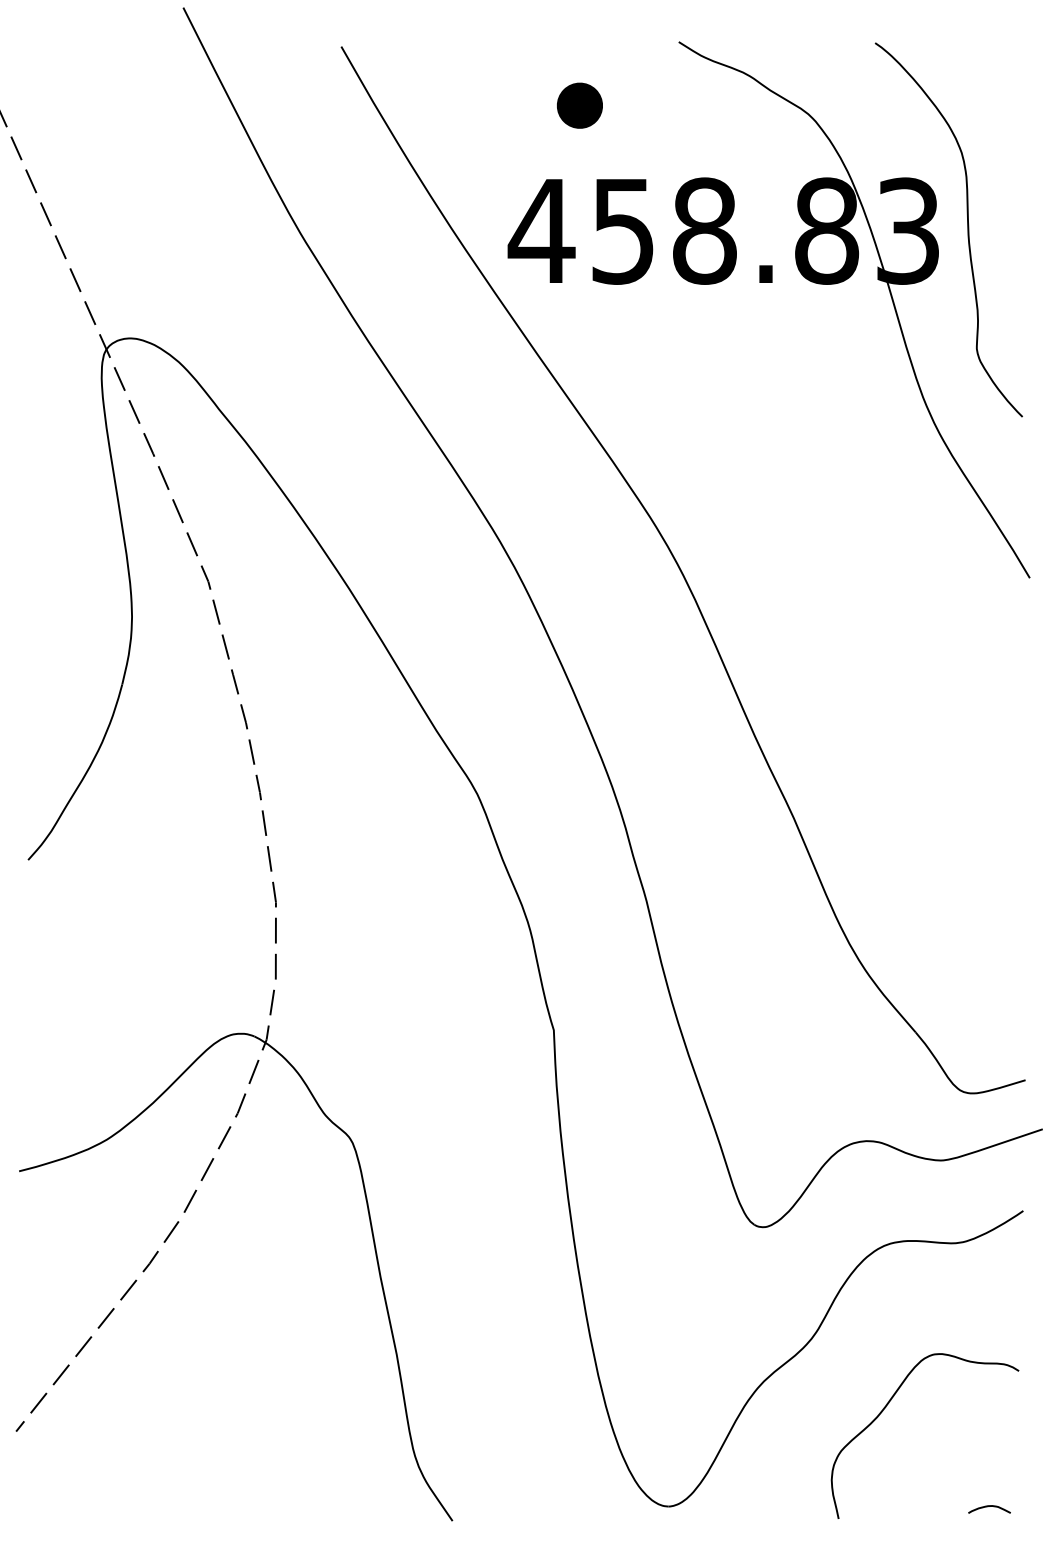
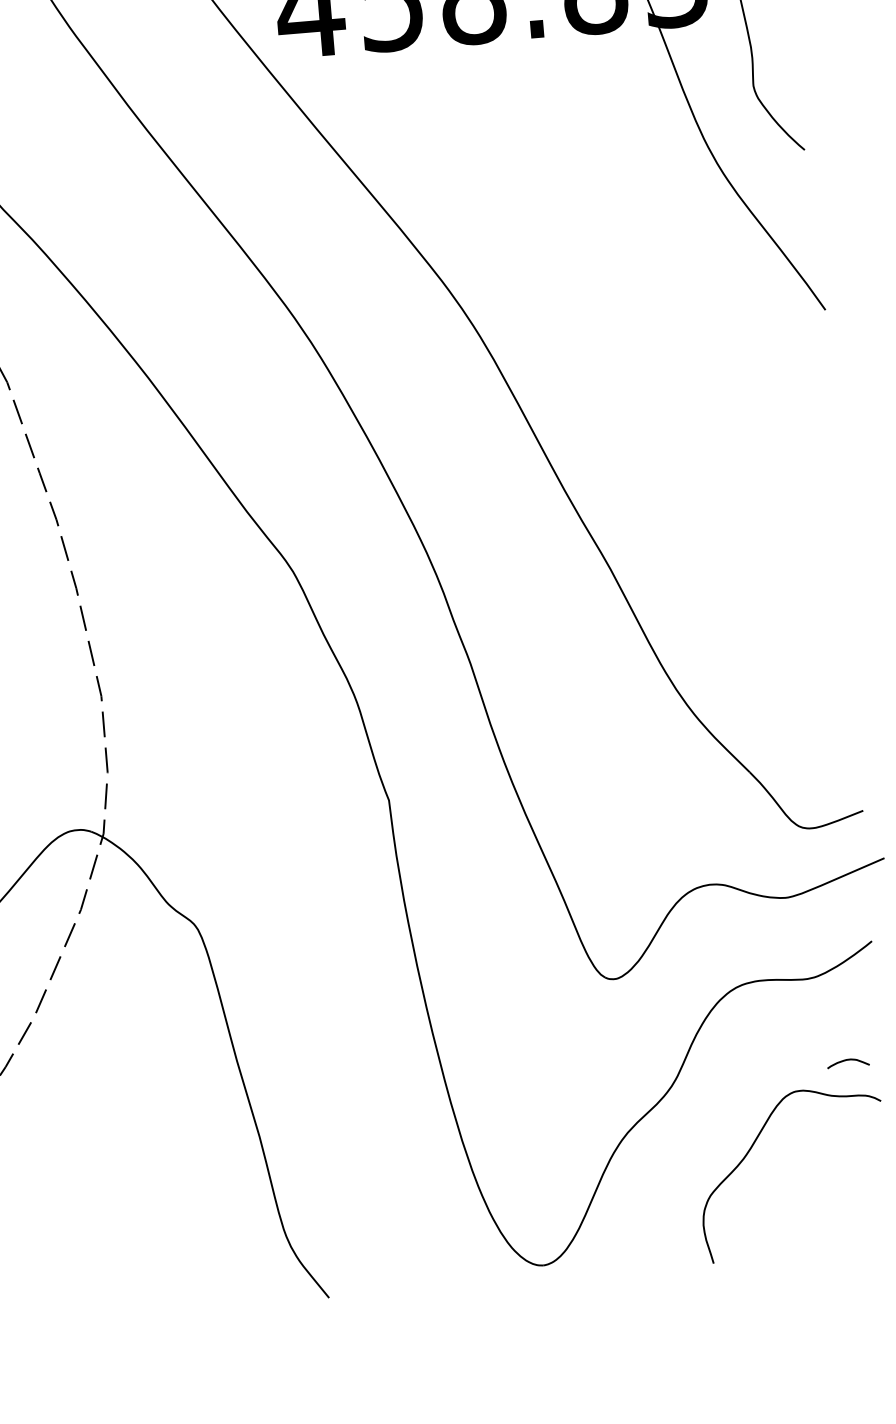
curve: (987, 1507) -> (846, 1061), moved

